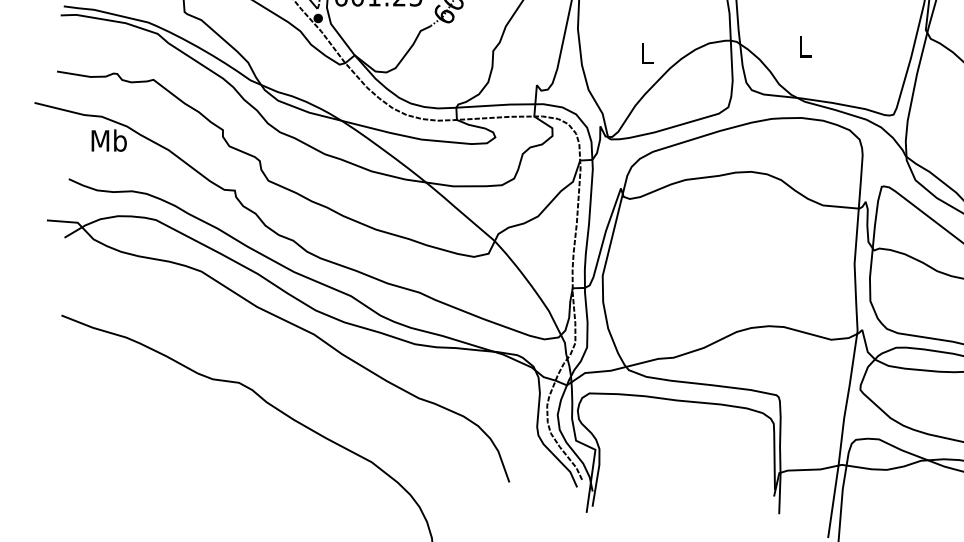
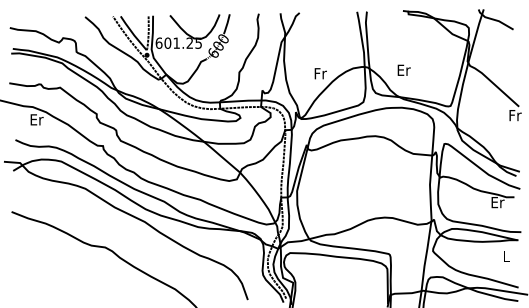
text: (804, 45) -> (403, 69), L -> Er
text: (647, 53) -> (320, 73), L -> Fr
text: (108, 140) -> (36, 119), Mb -> Er

